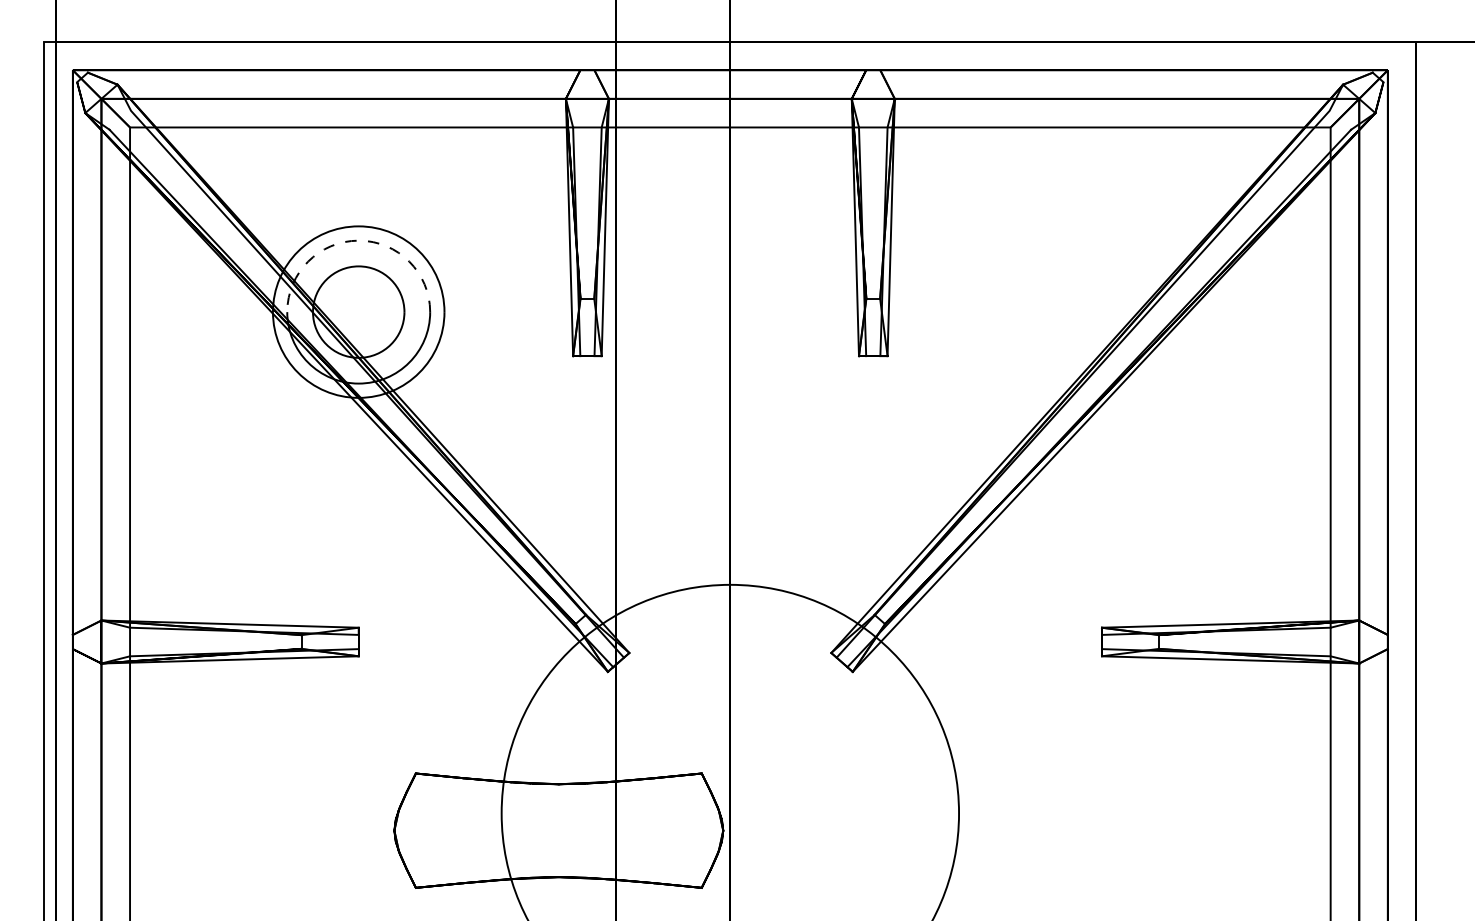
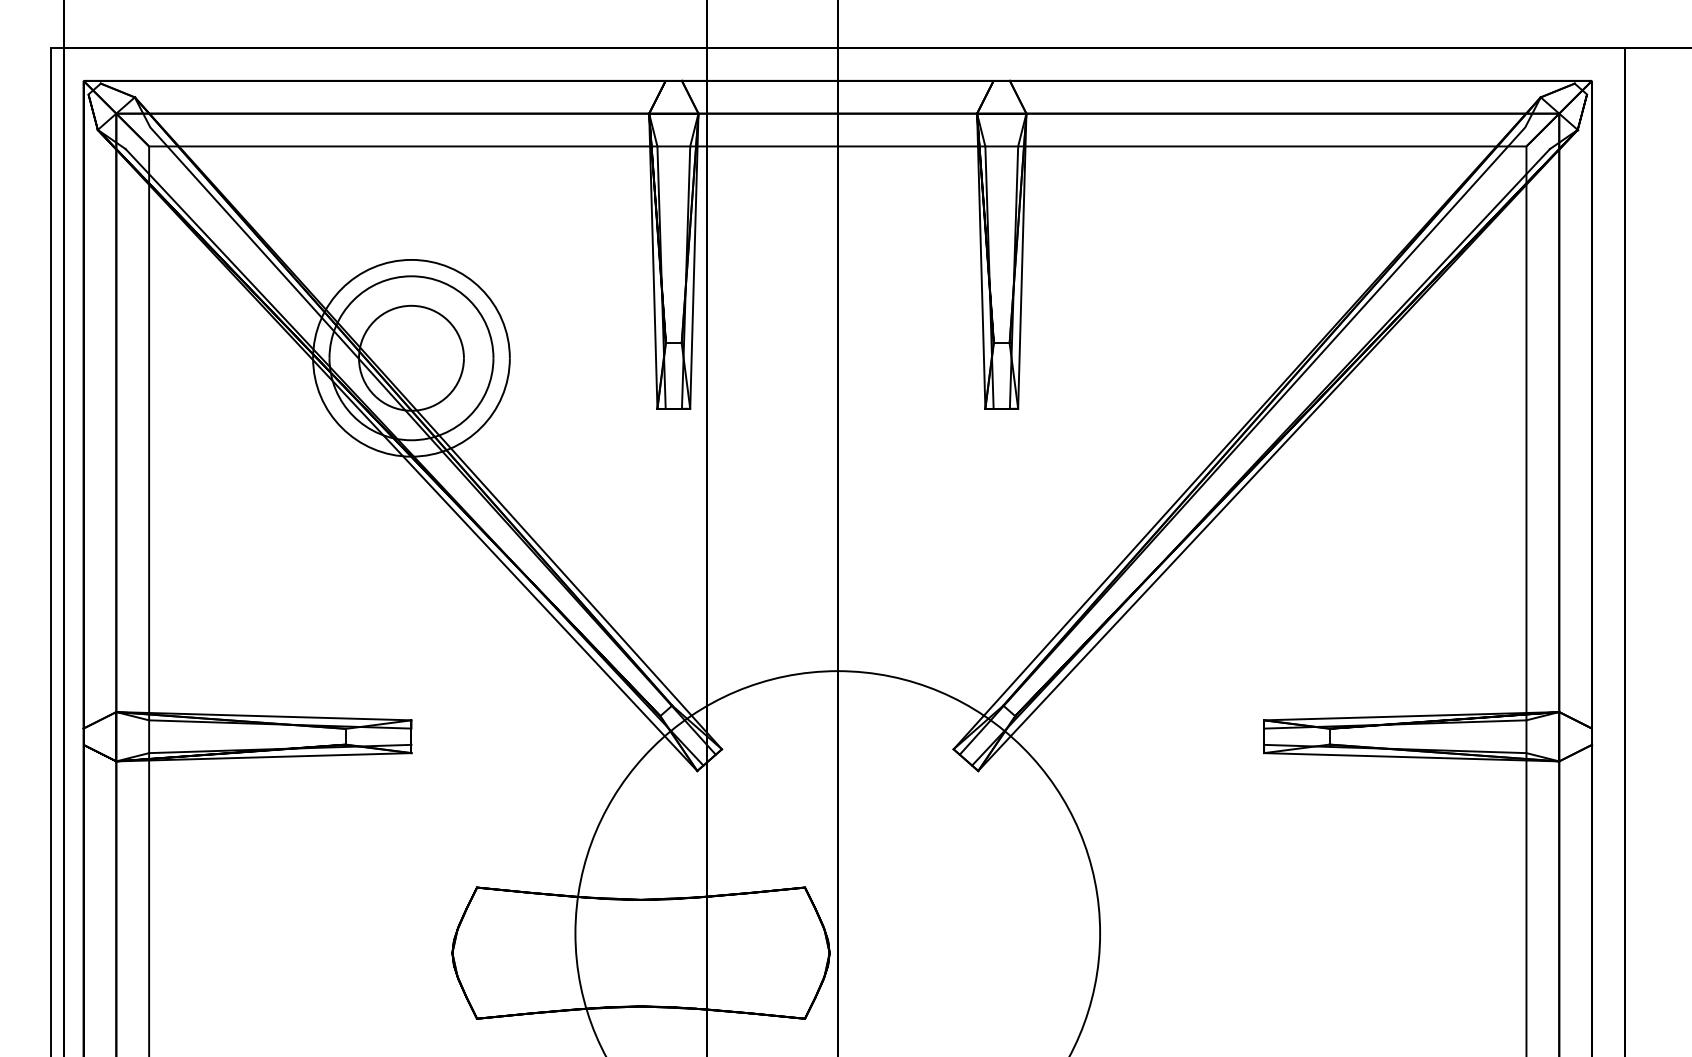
arc: (358, 240) -> (411, 276), dashed -> solid

